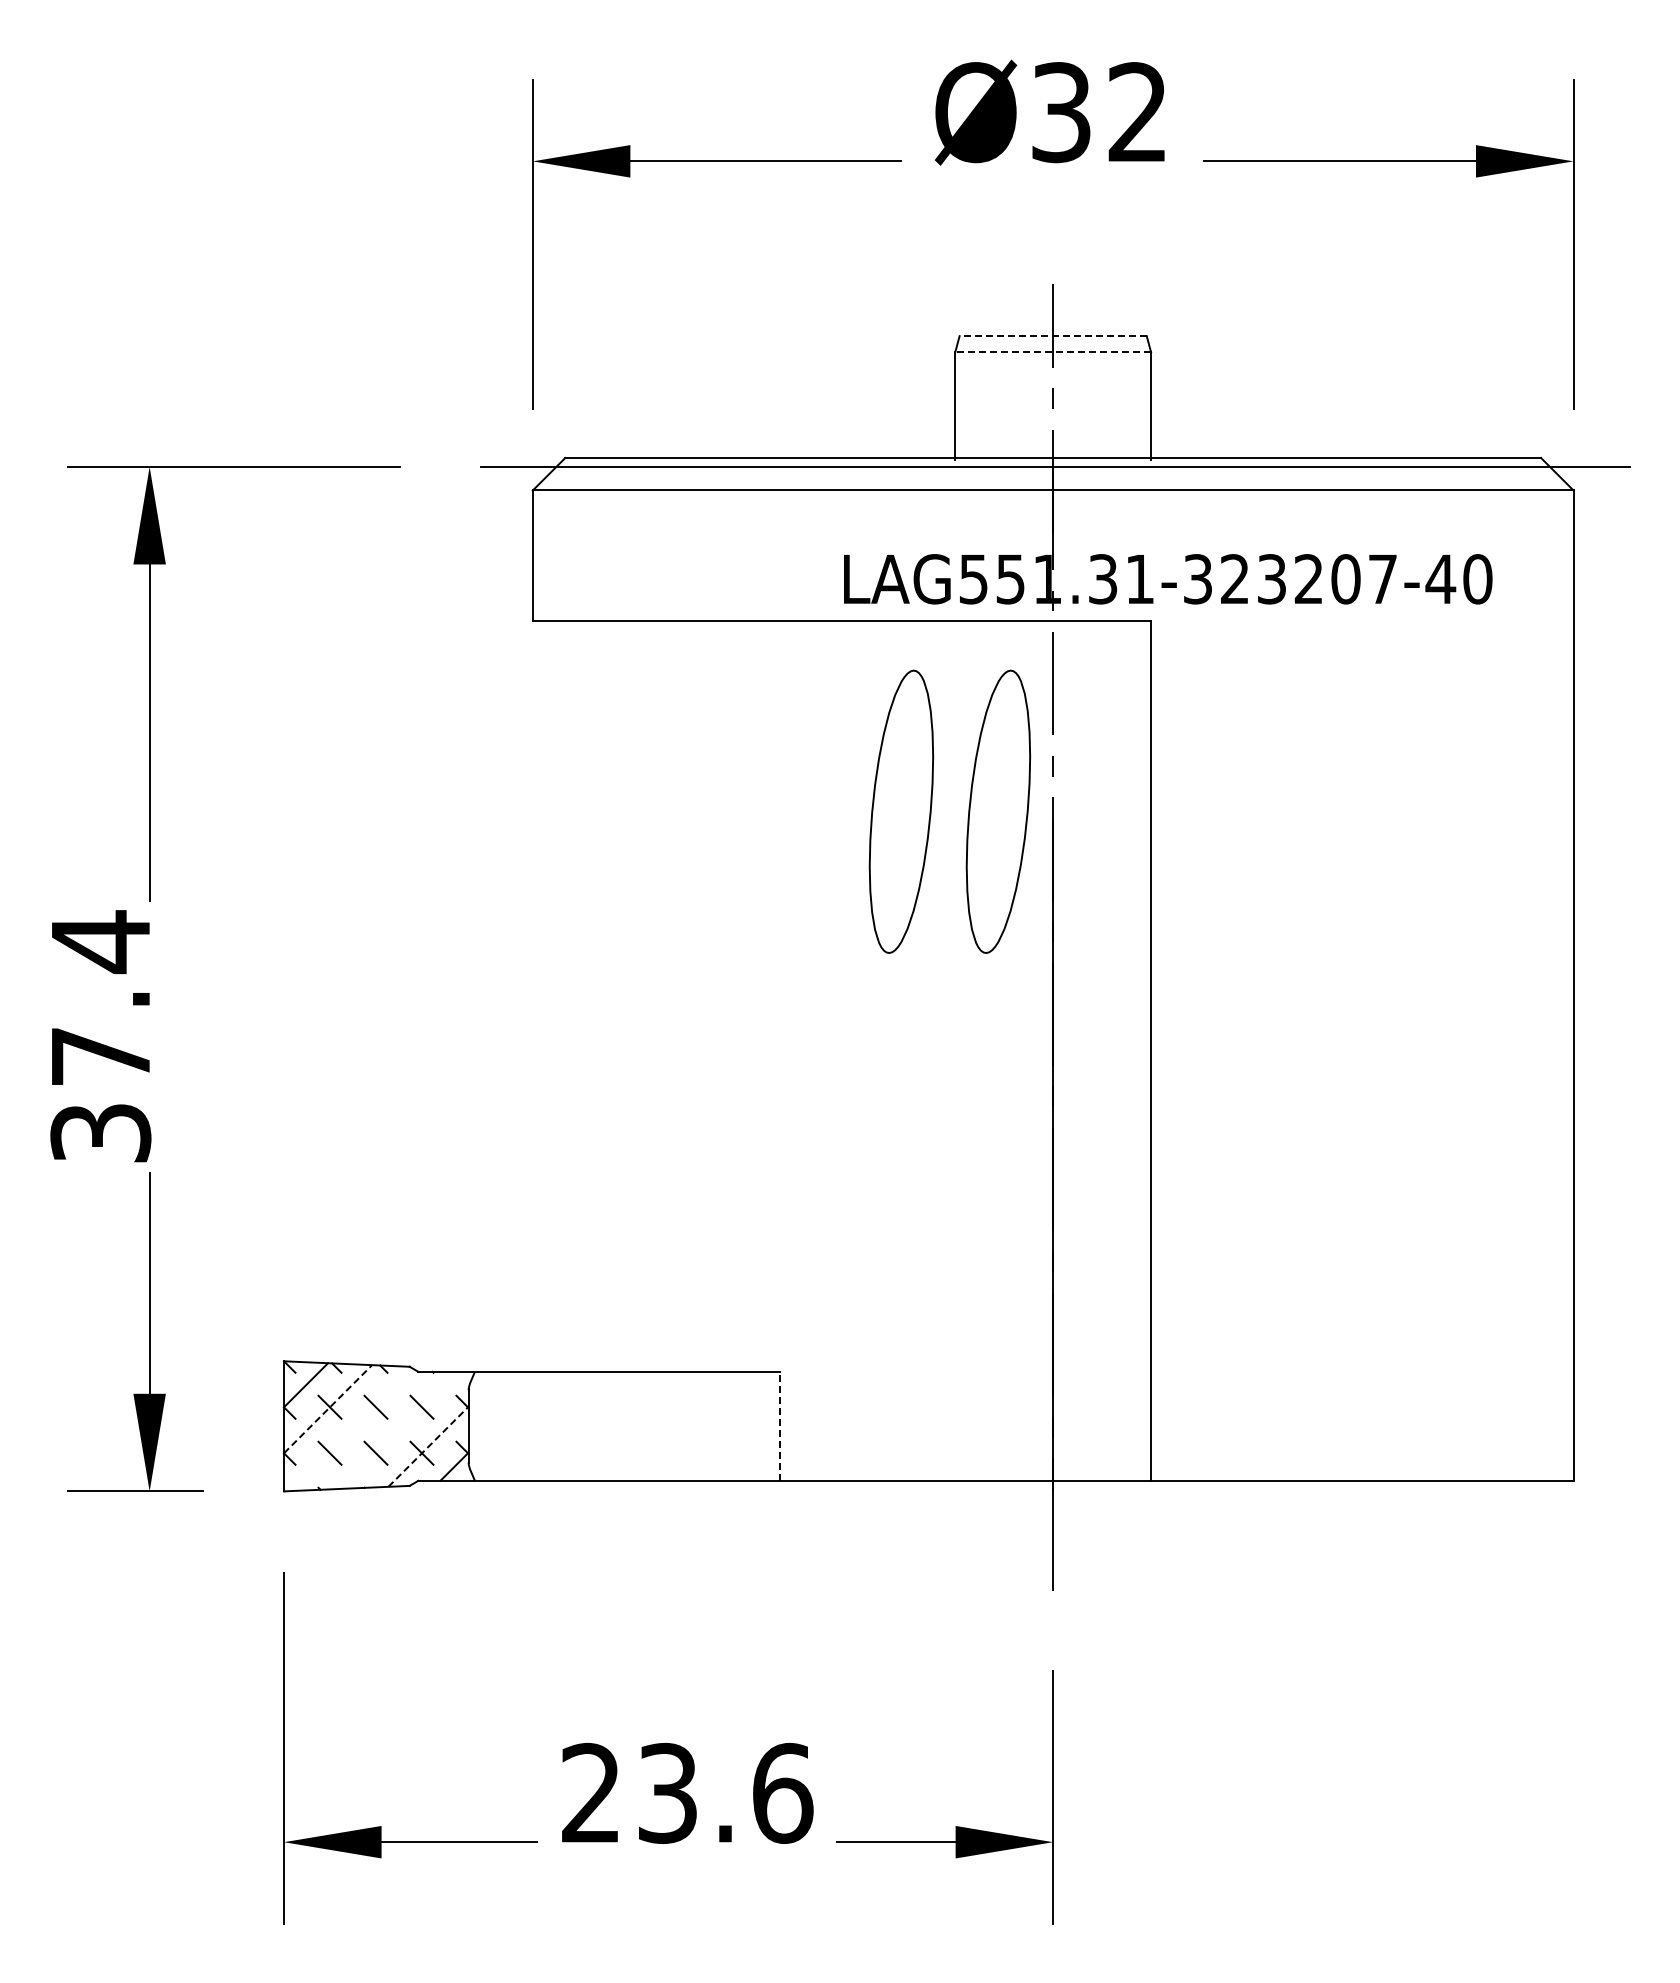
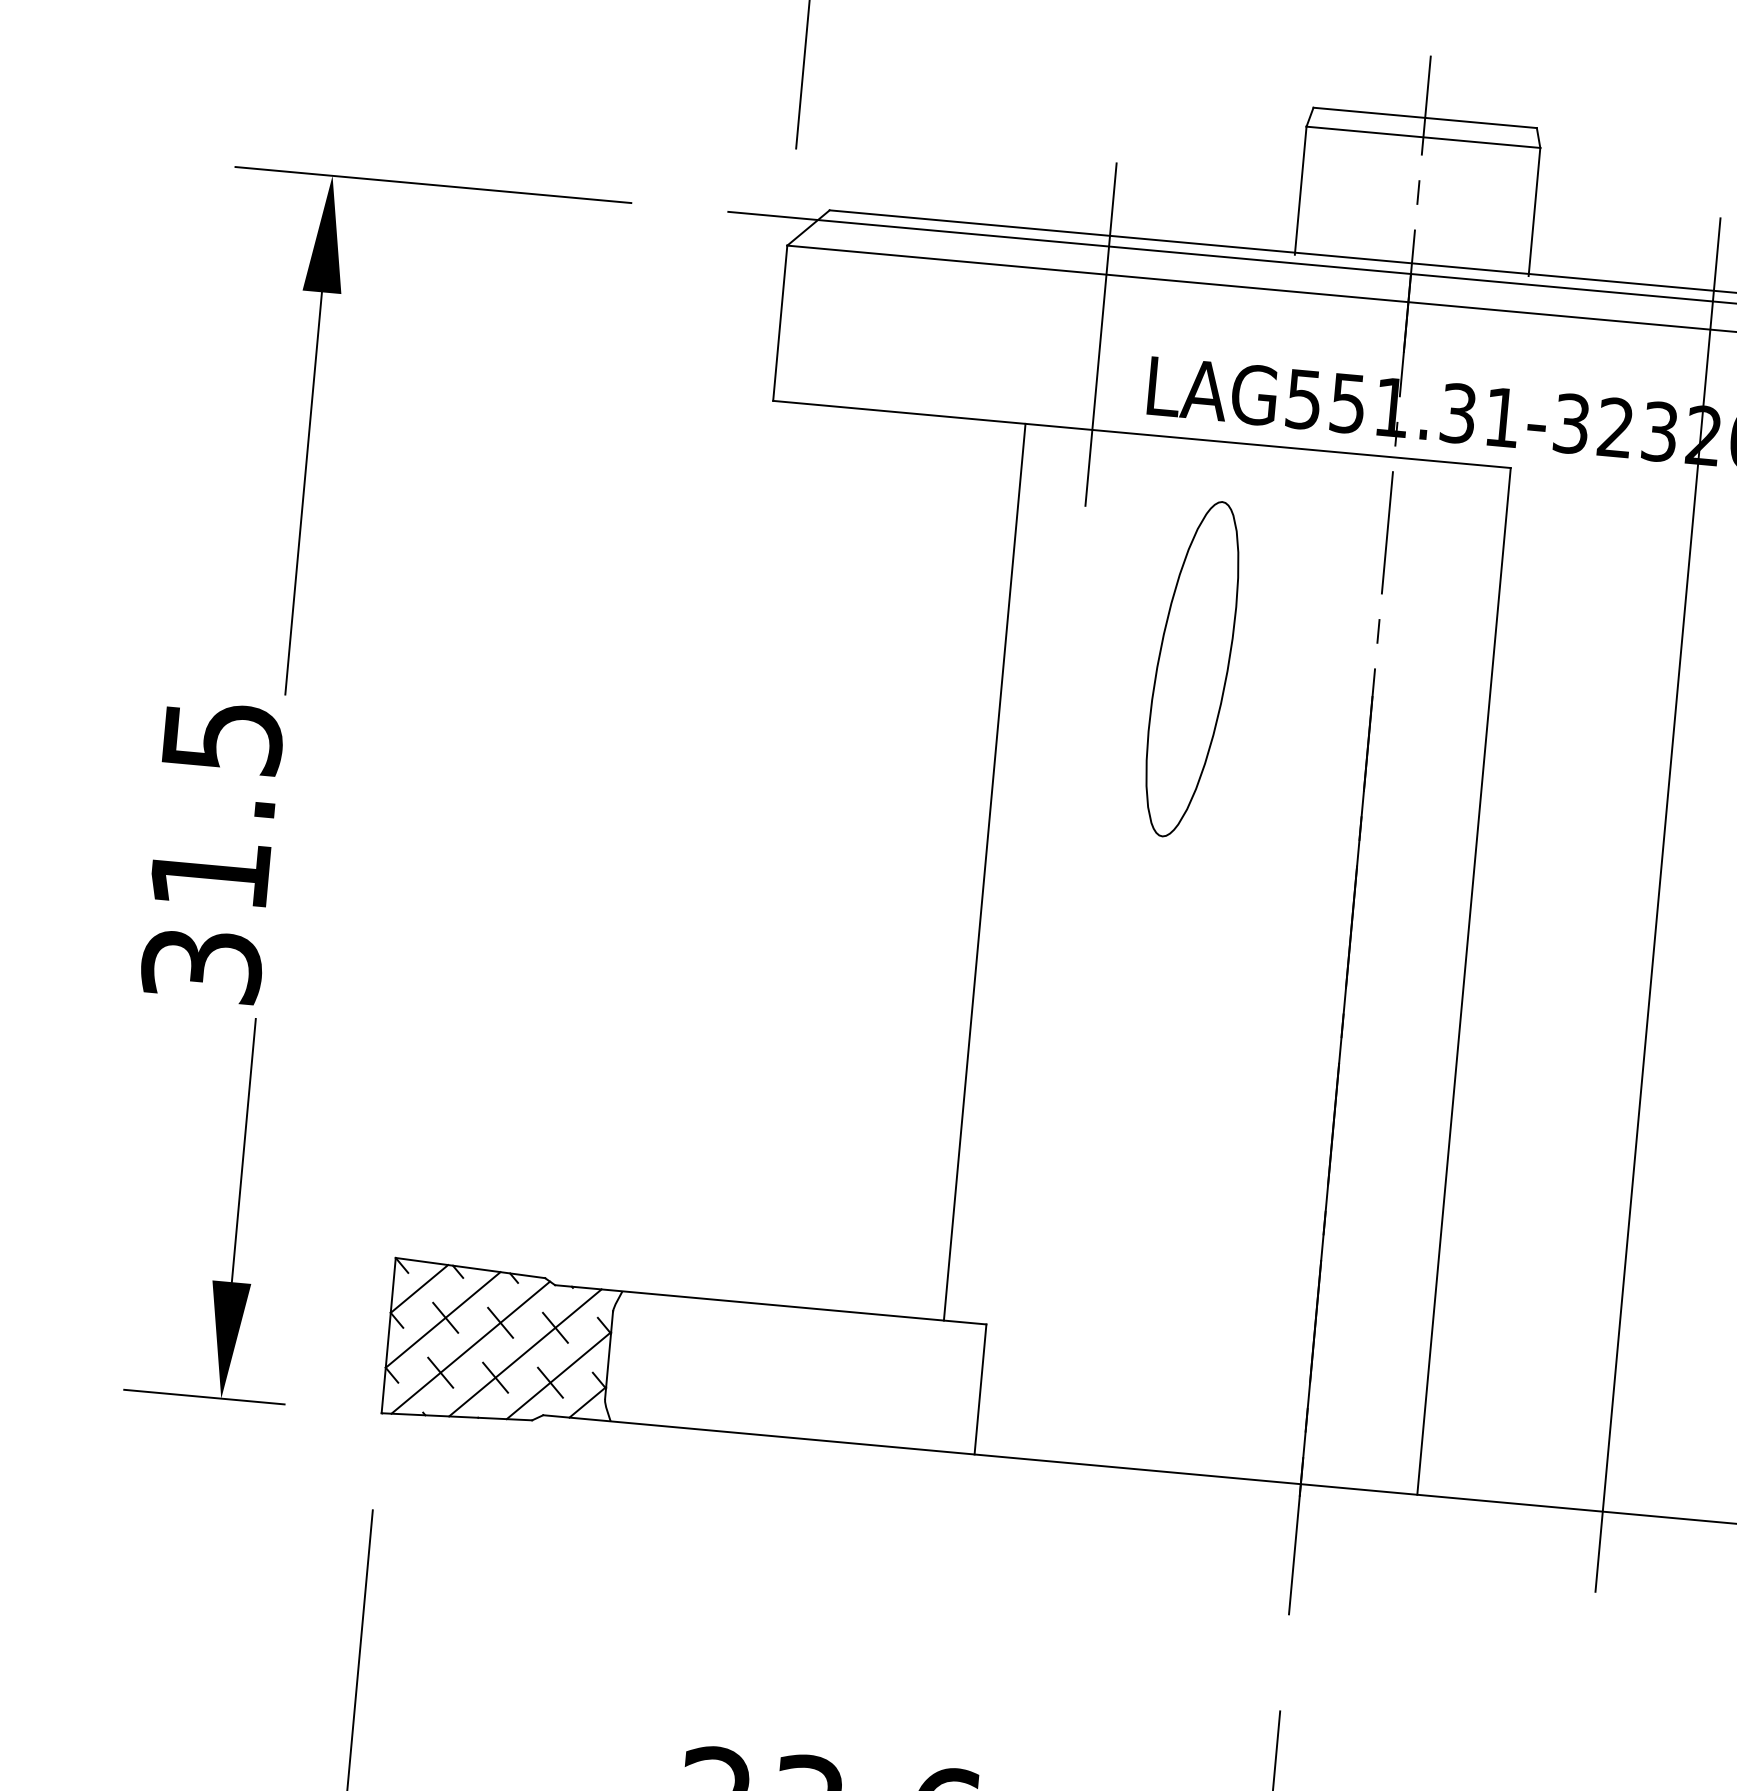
line: (1053, 336) -> (1425, 118), dashed -> solid
line: (1053, 352) -> (1423, 137), dashed -> solid
line: (800, 540) -> (1101, 334), added
part: (998, 811) -> (1308, 679), removed
line: (1306, 972) -> (1658, 904), added
line: (744, 995) -> (985, 871), added
text: (101, 997) -> (217, 803), 37.4 -> 31.5
line: (328, 1408) -> (443, 1319), dashed -> solid
line: (779, 1425) -> (980, 1388), dashed -> solid
line: (398, 1429) -> (525, 1351), added
line: (353, 1430) -> (471, 1348), added
line: (428, 1446) -> (558, 1375), dashed -> solid

